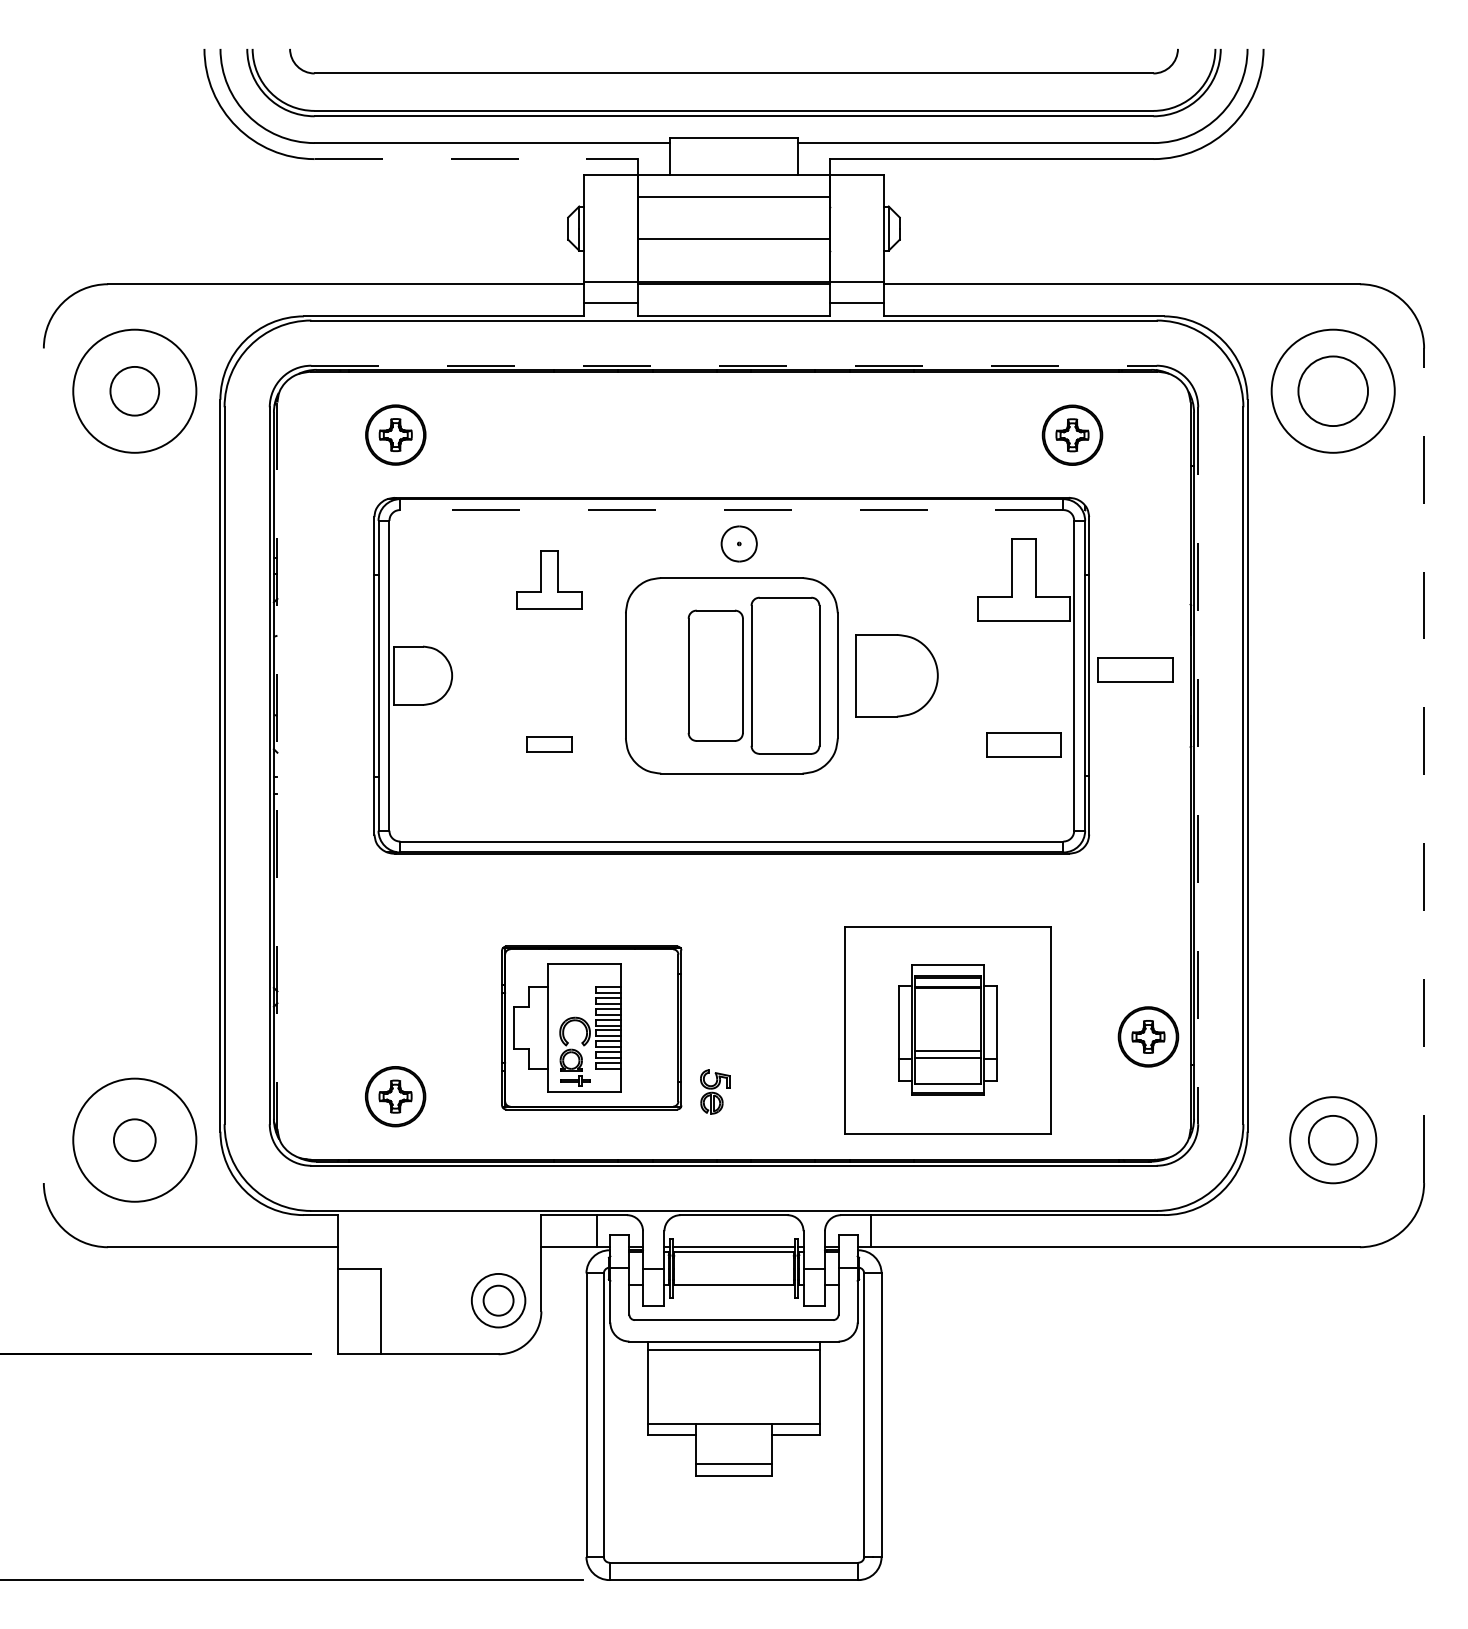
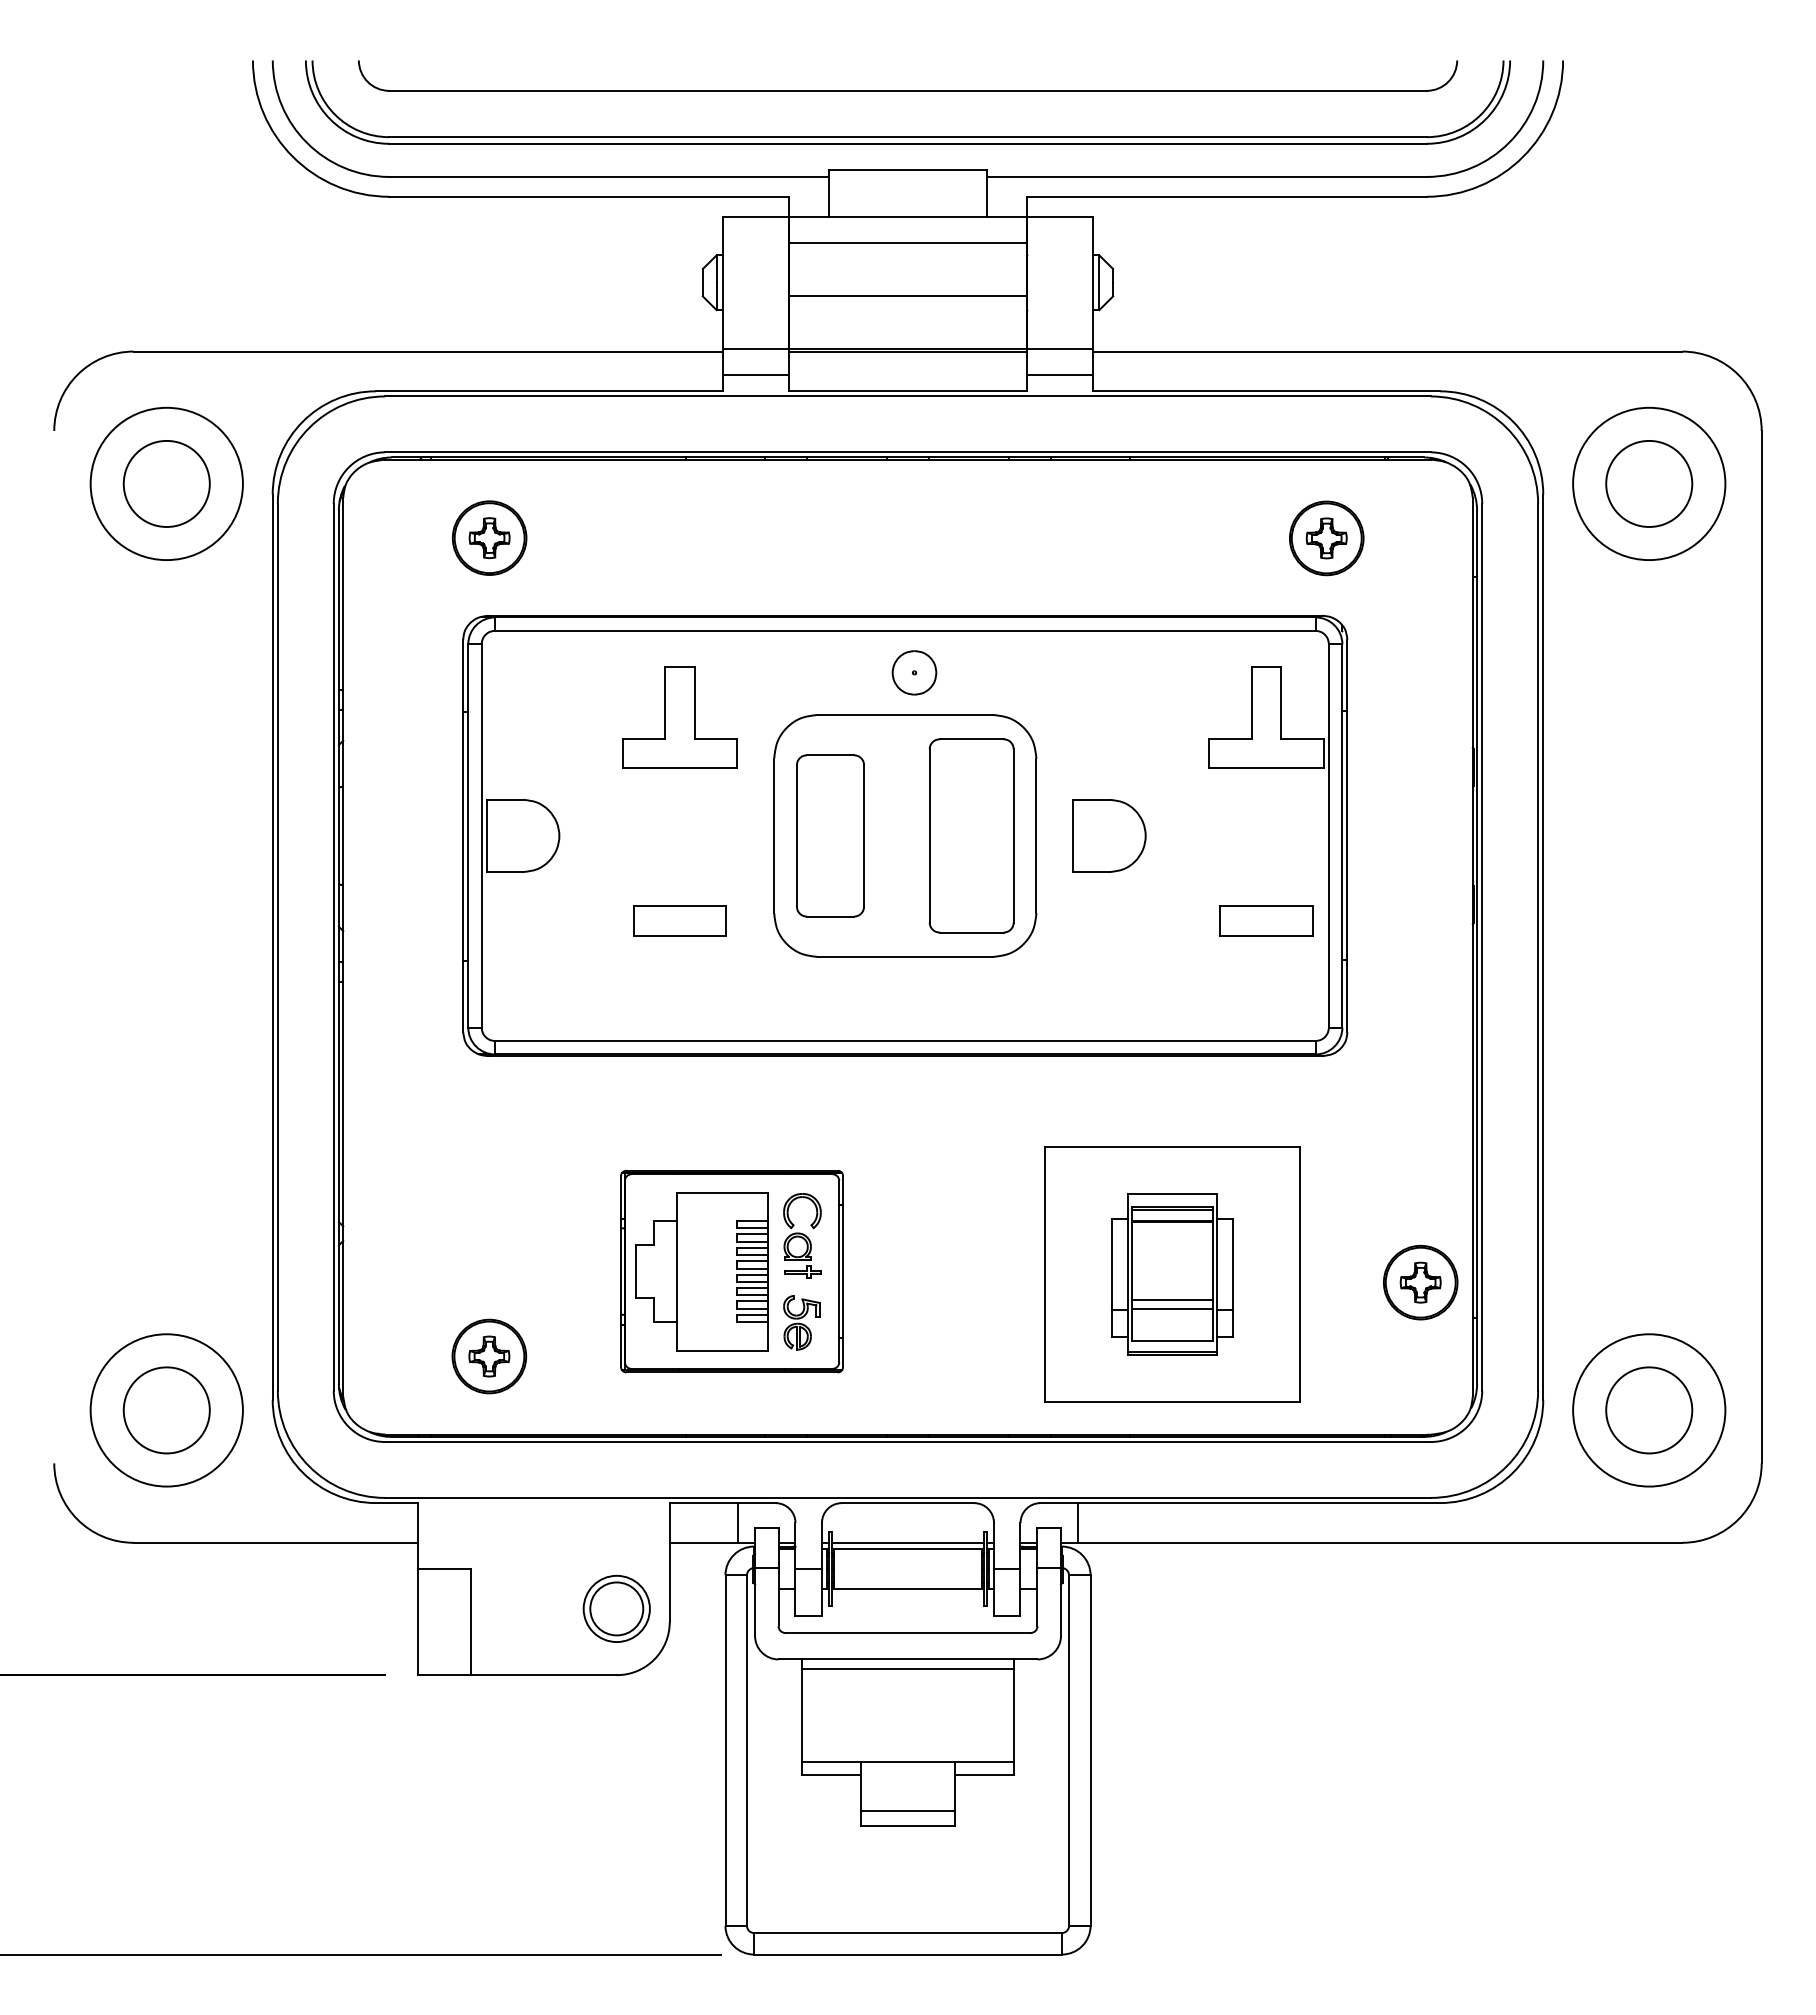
line: (476, 158) -> (589, 196), dashed -> solid
line: (733, 365) -> (907, 452), dashed -> solid
circle: (134, 390) -> (166, 483), size x1.43
line: (731, 509) -> (904, 630), dashed -> solid
part: (549, 580) -> (679, 717), size x1.43
part: (1135, 669) -> (1404, 828), removed
part: (715, 675) -> (830, 835), moved
part: (896, 675) -> (1109, 835), size x0.71
part: (549, 744) -> (679, 920), size x1.67
line: (277, 765) -> (343, 947), dashed -> solid
line: (1198, 765) -> (1482, 947), dashed -> solid
line: (1423, 765) -> (1761, 946), dashed -> solid
part: (575, 1051) -> (802, 1235), moved
part: (715, 1091) -> (801, 1322), moved
circle: (134, 1140) -> (166, 1410), size x1.67
circle: (1333, 1140) -> (1649, 1410), size x1.43
circle: (1333, 1140) -> (1649, 1410), size x1.43
circle: (498, 1300) -> (616, 1608), size x1.43

